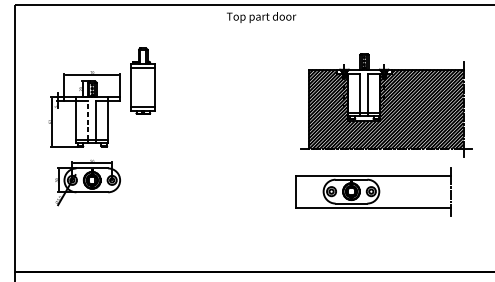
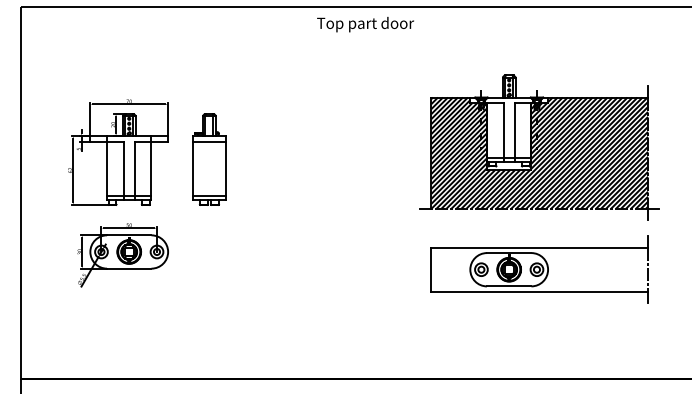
part: (143, 81) -> (209, 159), moved
line: (88, 120) -> (123, 168), dashed -> solid
part: (373, 191) -> (539, 269), moved

